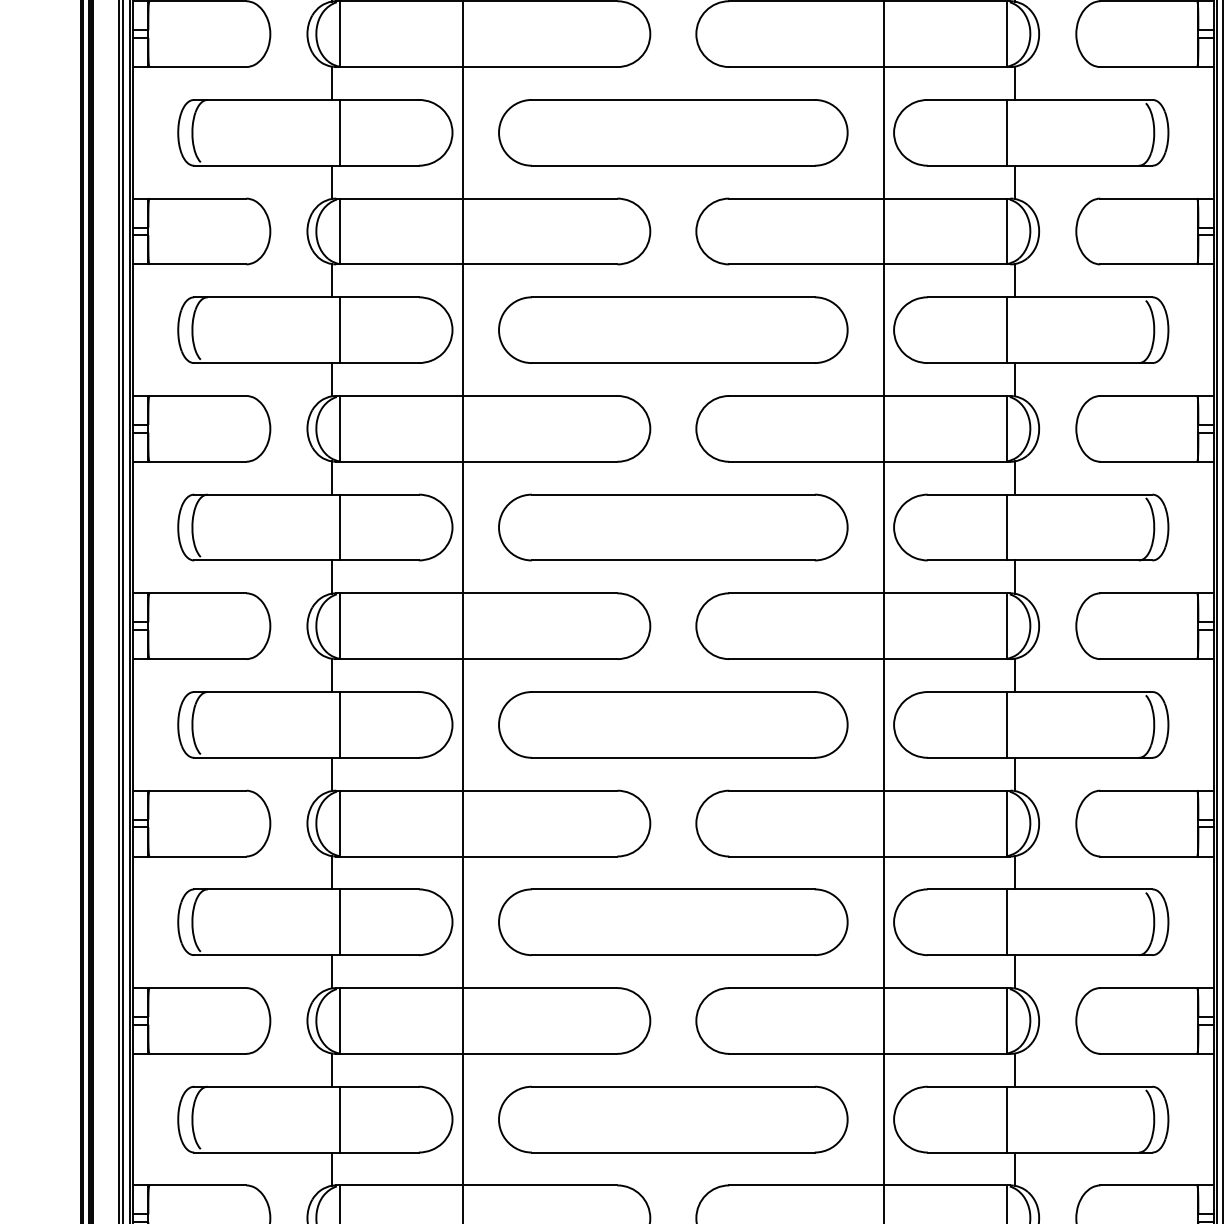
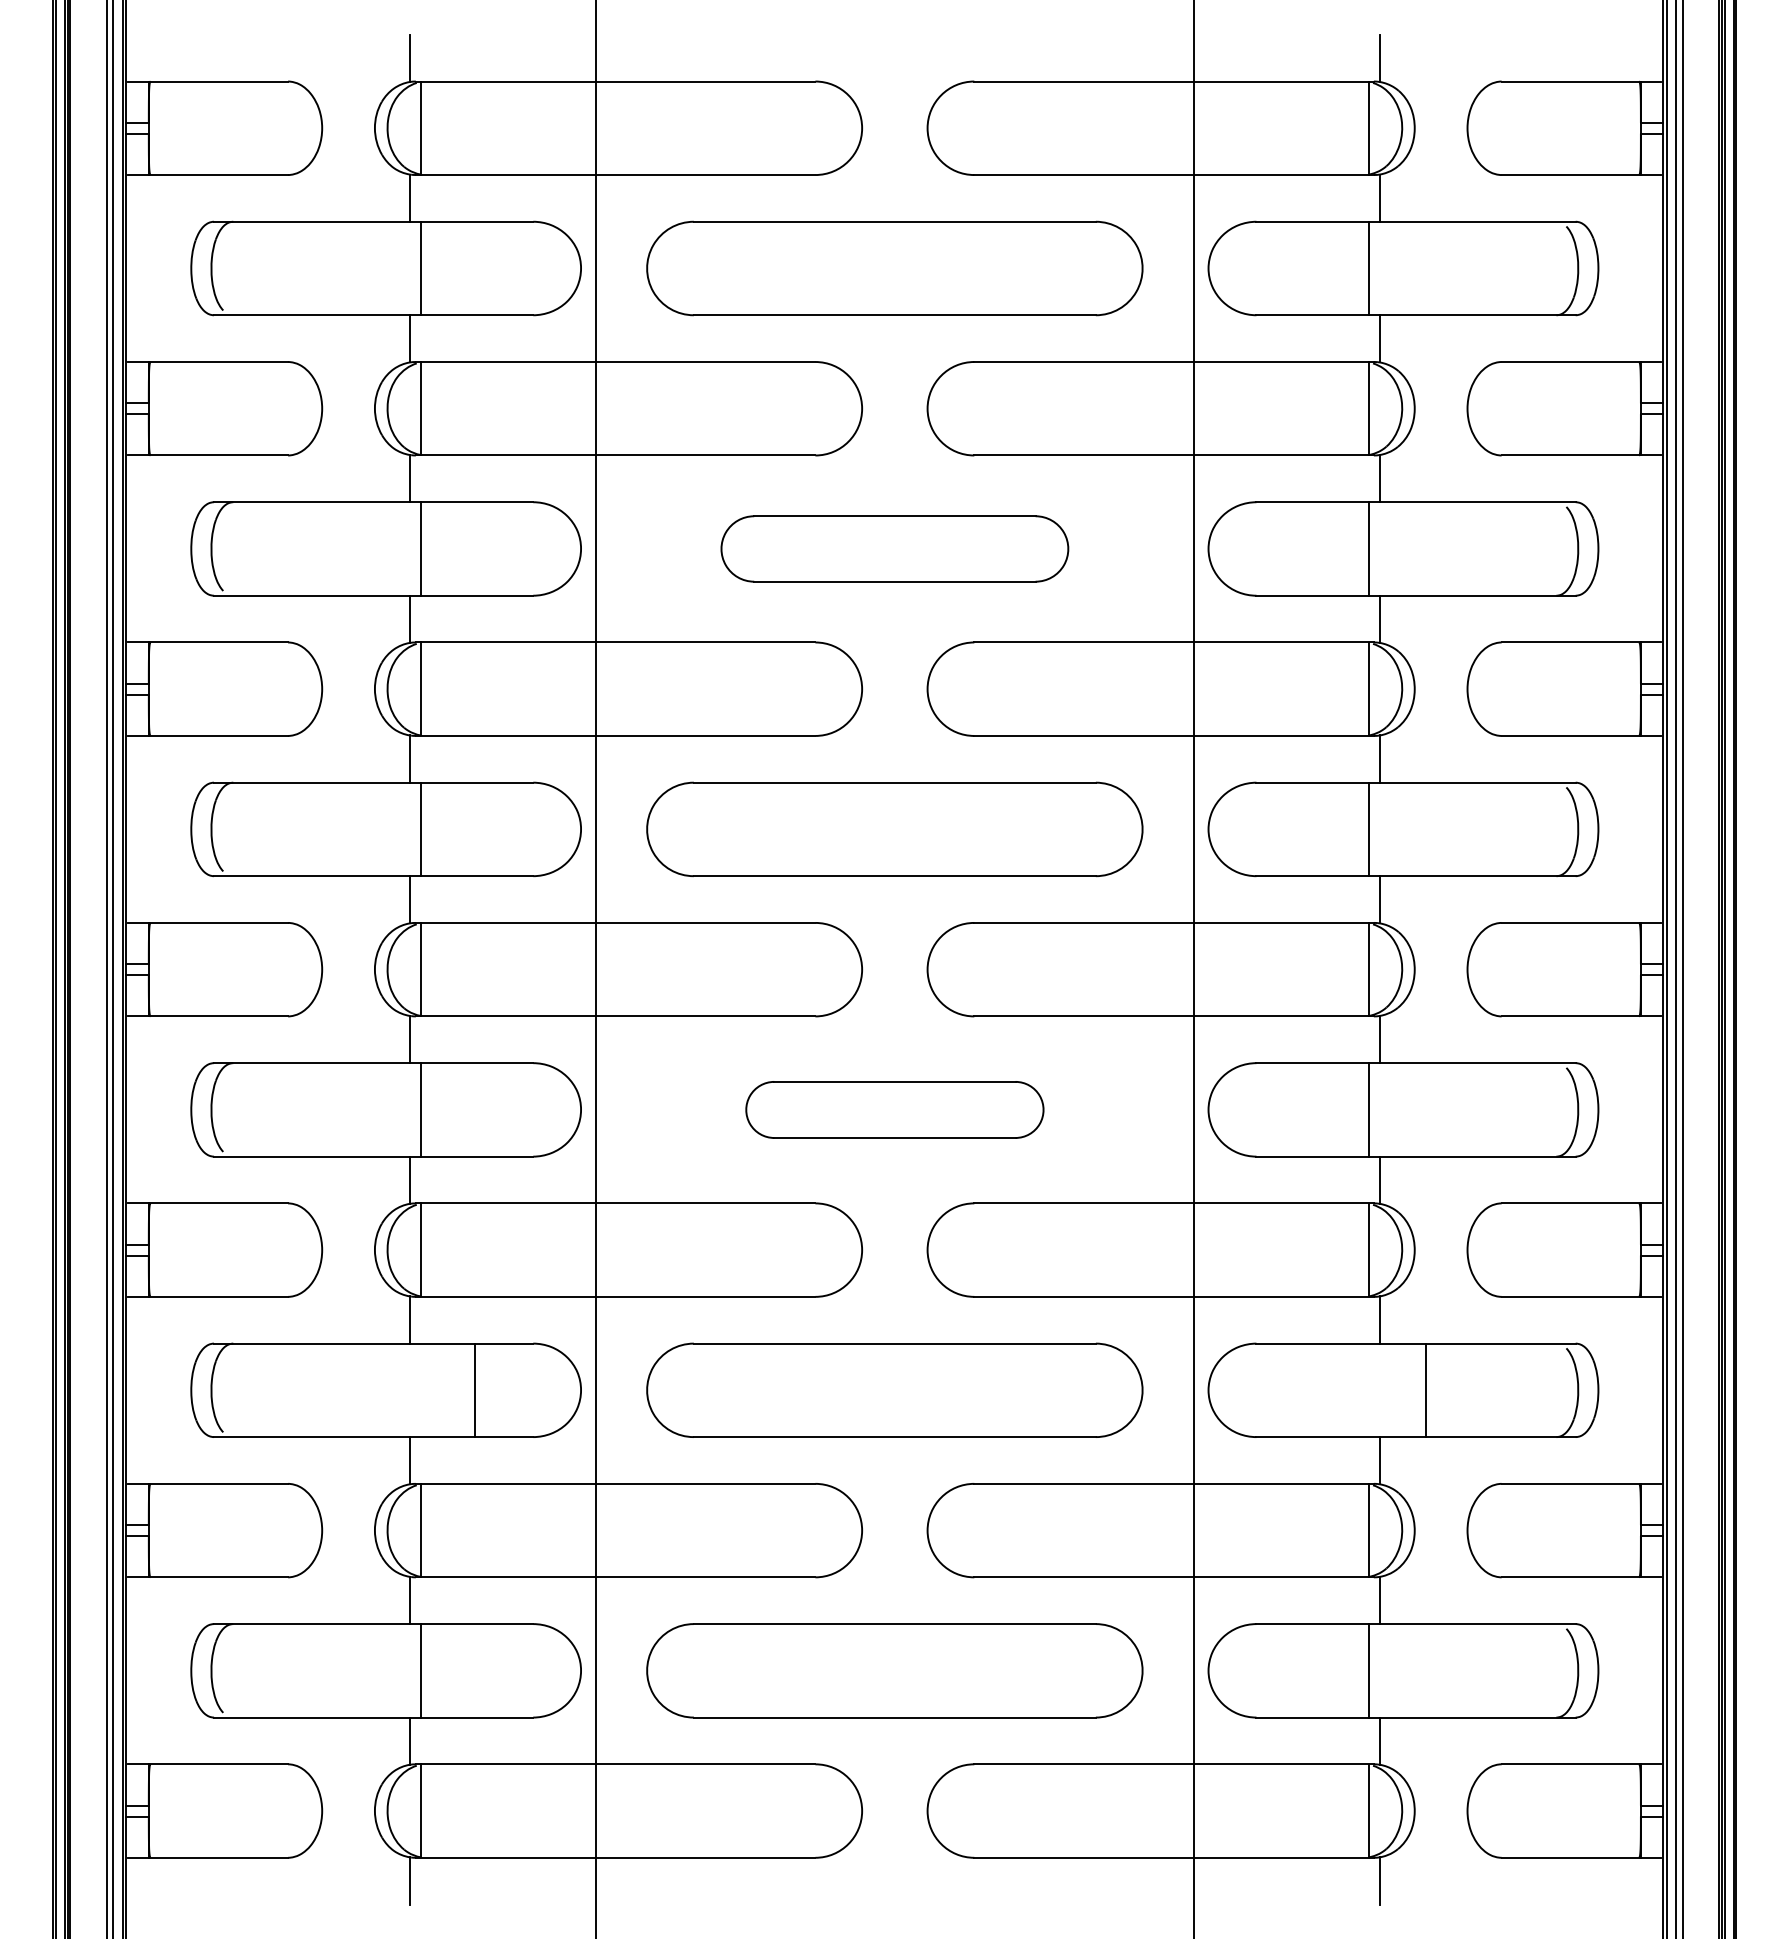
part: (673, 329) -> (894, 548), size x0.7
part: (673, 724) -> (894, 1109), size x0.6
line: (339, 922) -> (474, 1390), moved
line: (1007, 922) -> (1426, 1390), moved

